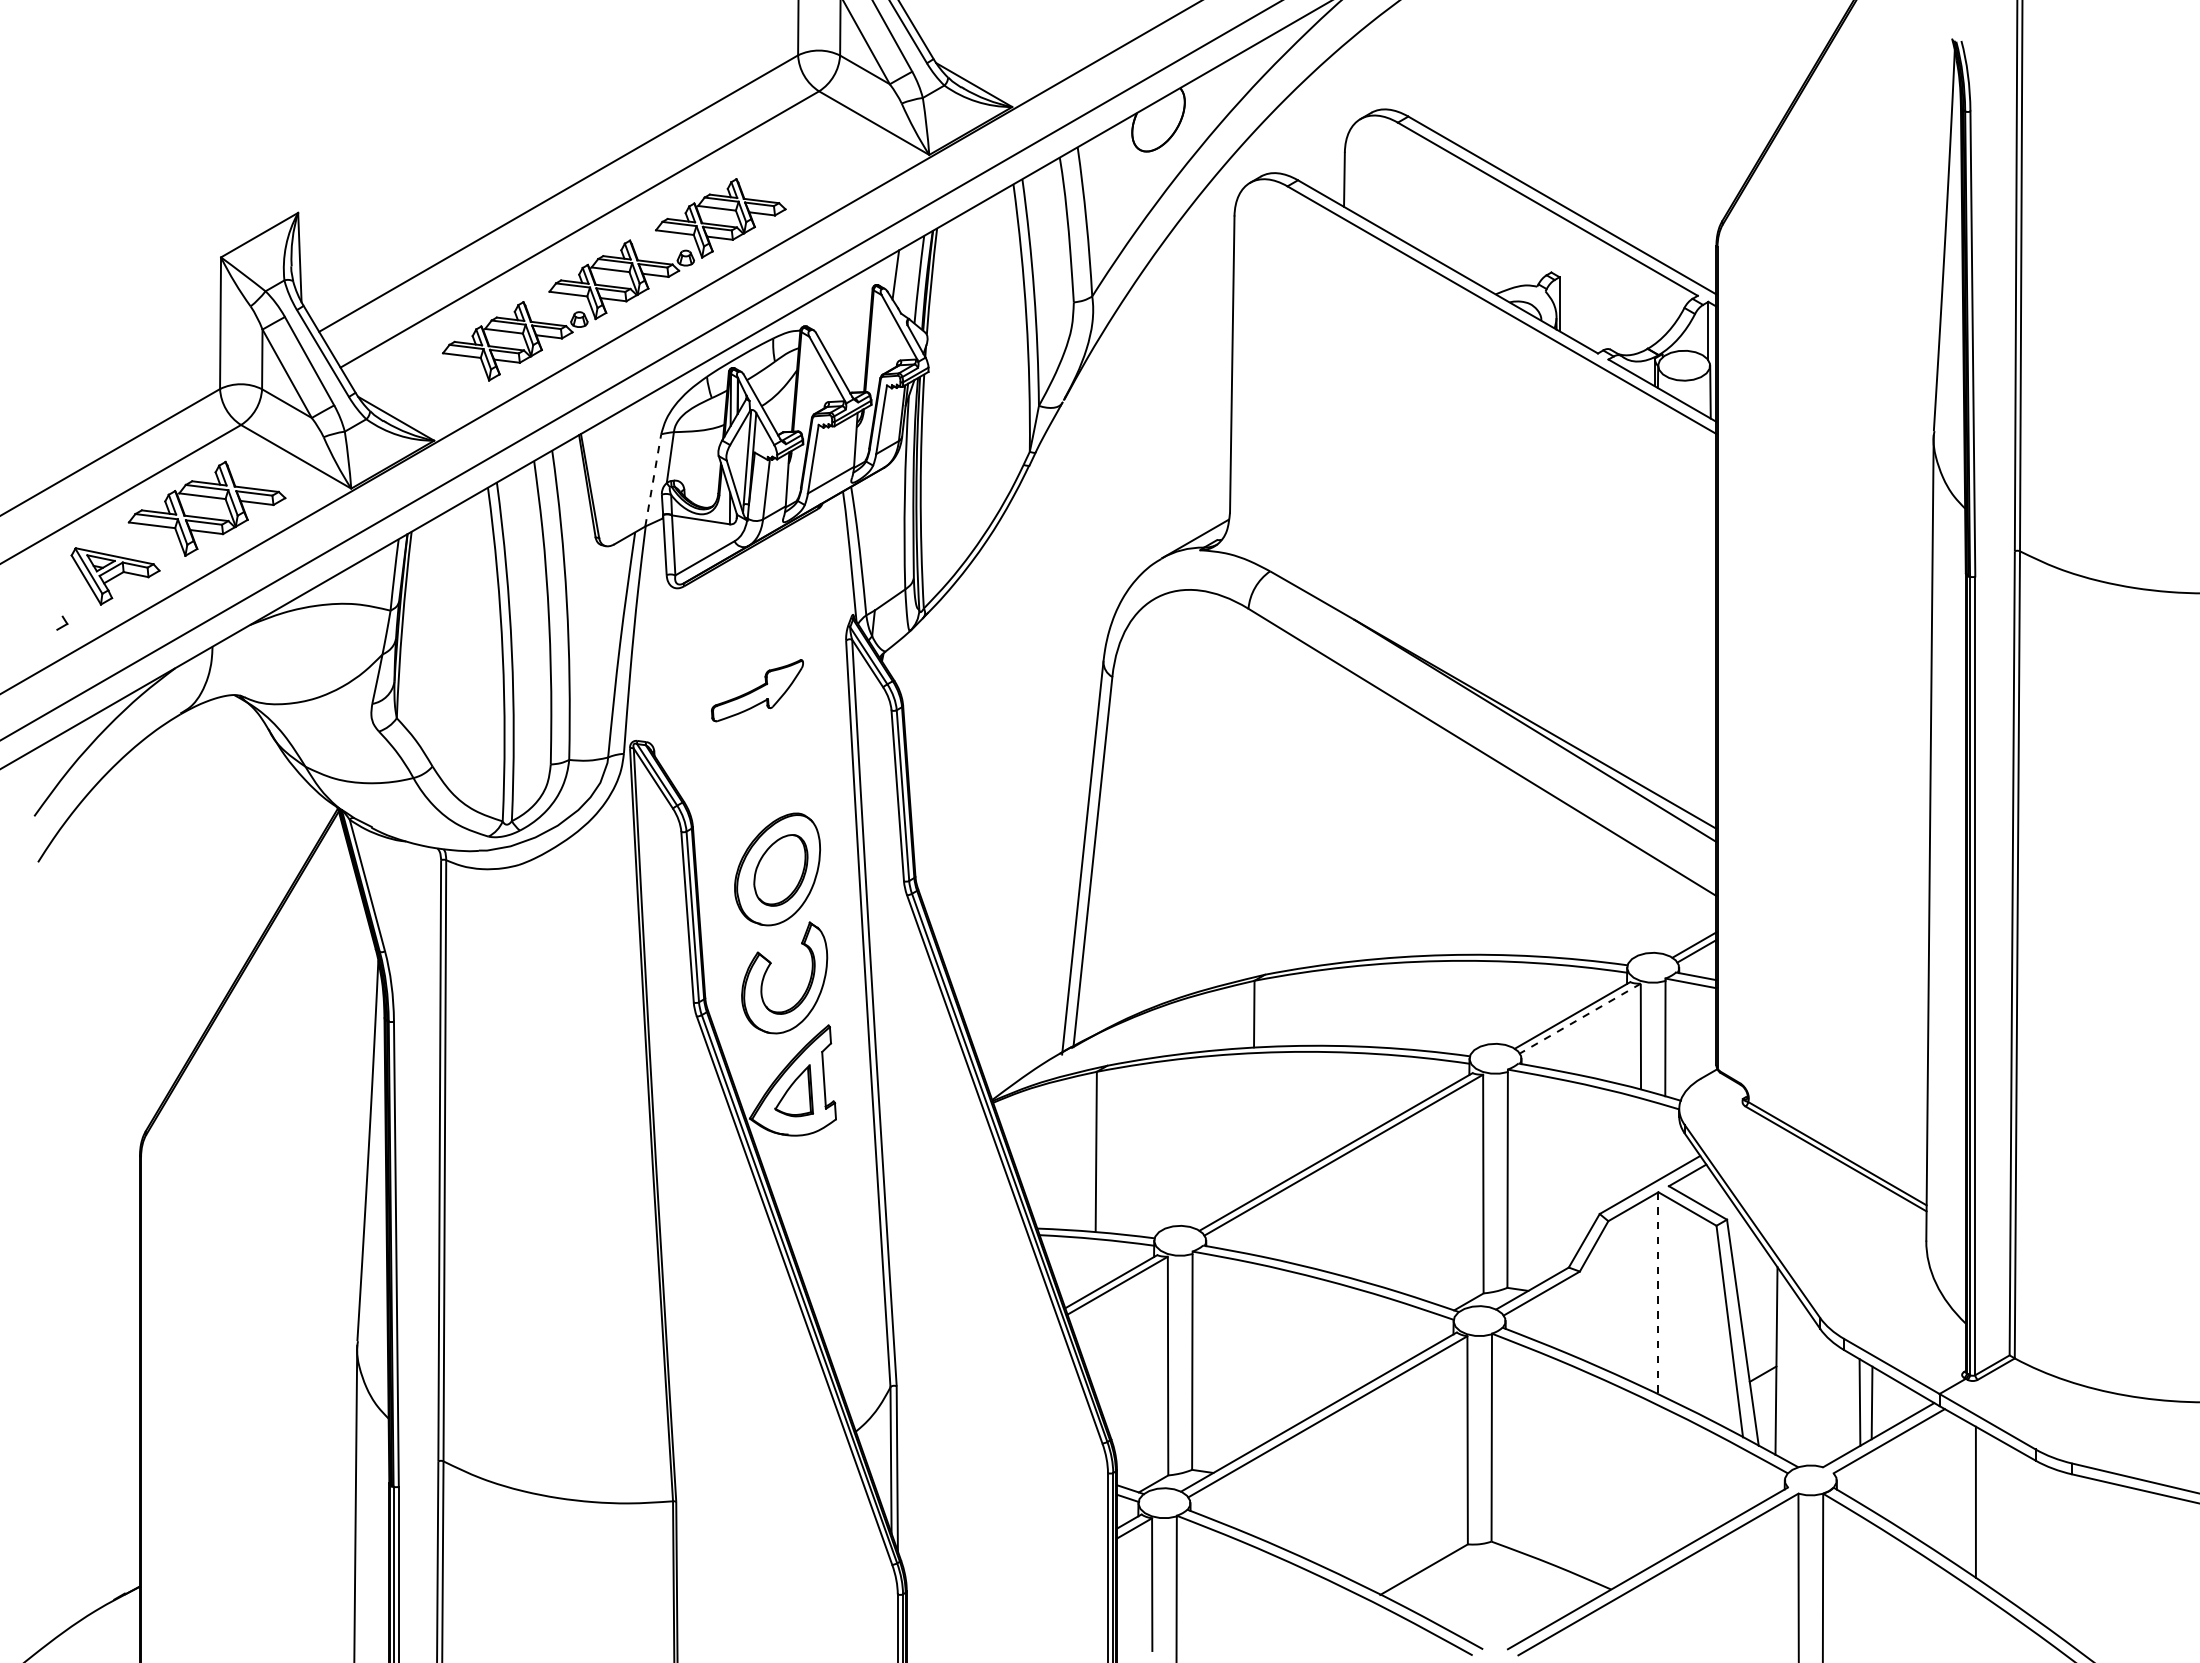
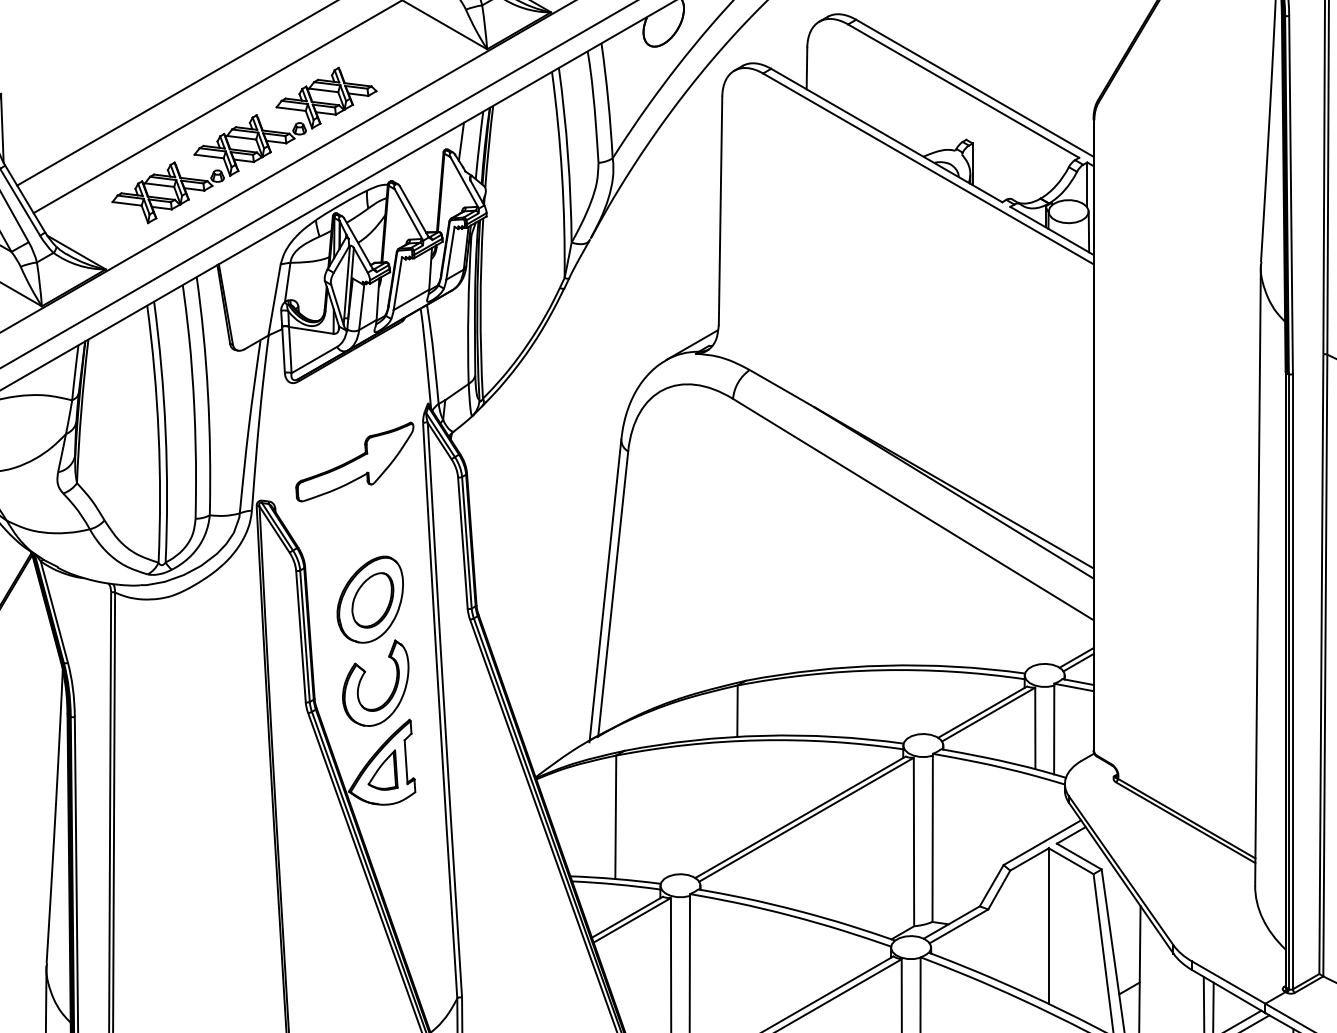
line: (653, 480) -> (274, 300), dashed -> solid
part: (757, 690) -> (354, 461), size x1.67
line: (1580, 1018) -> (988, 714), dashed -> solid
line: (1658, 1294) -> (1048, 927), dashed -> solid

